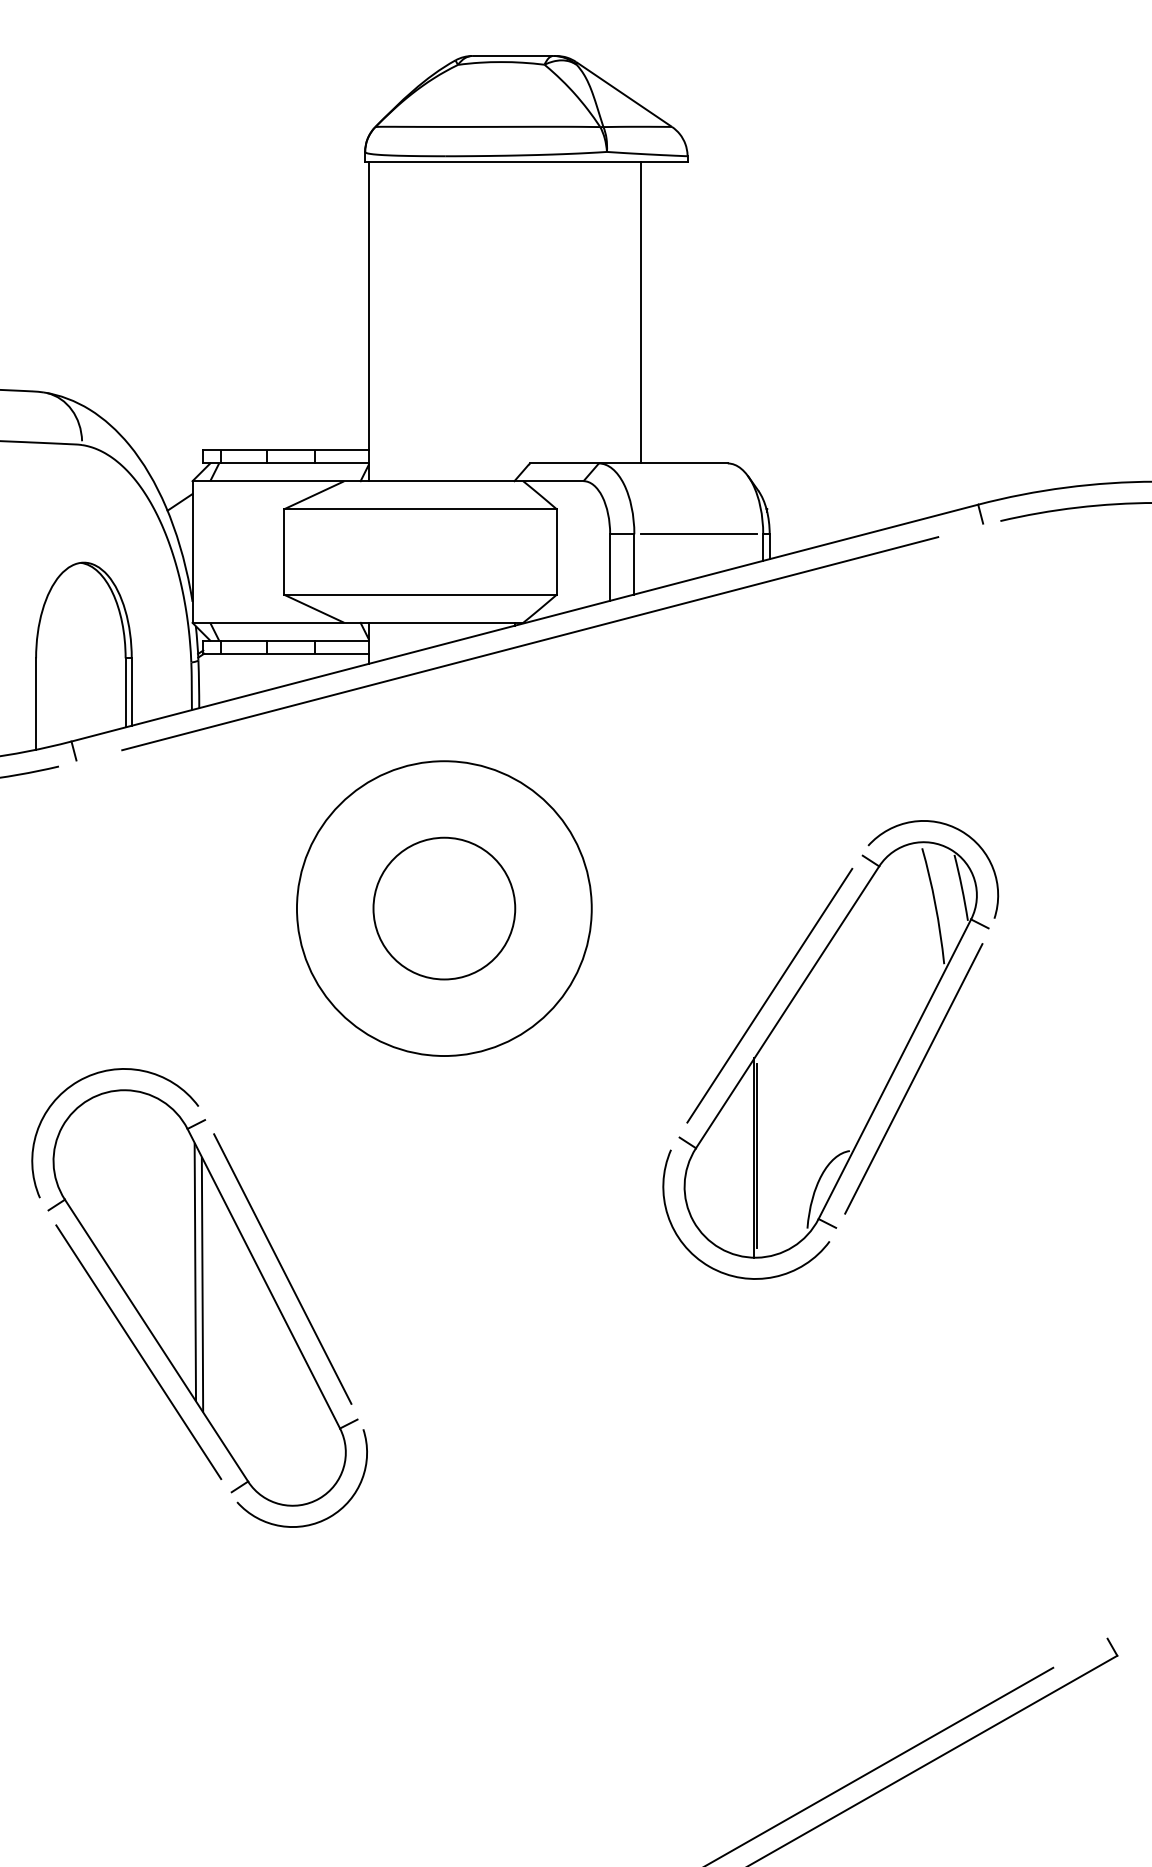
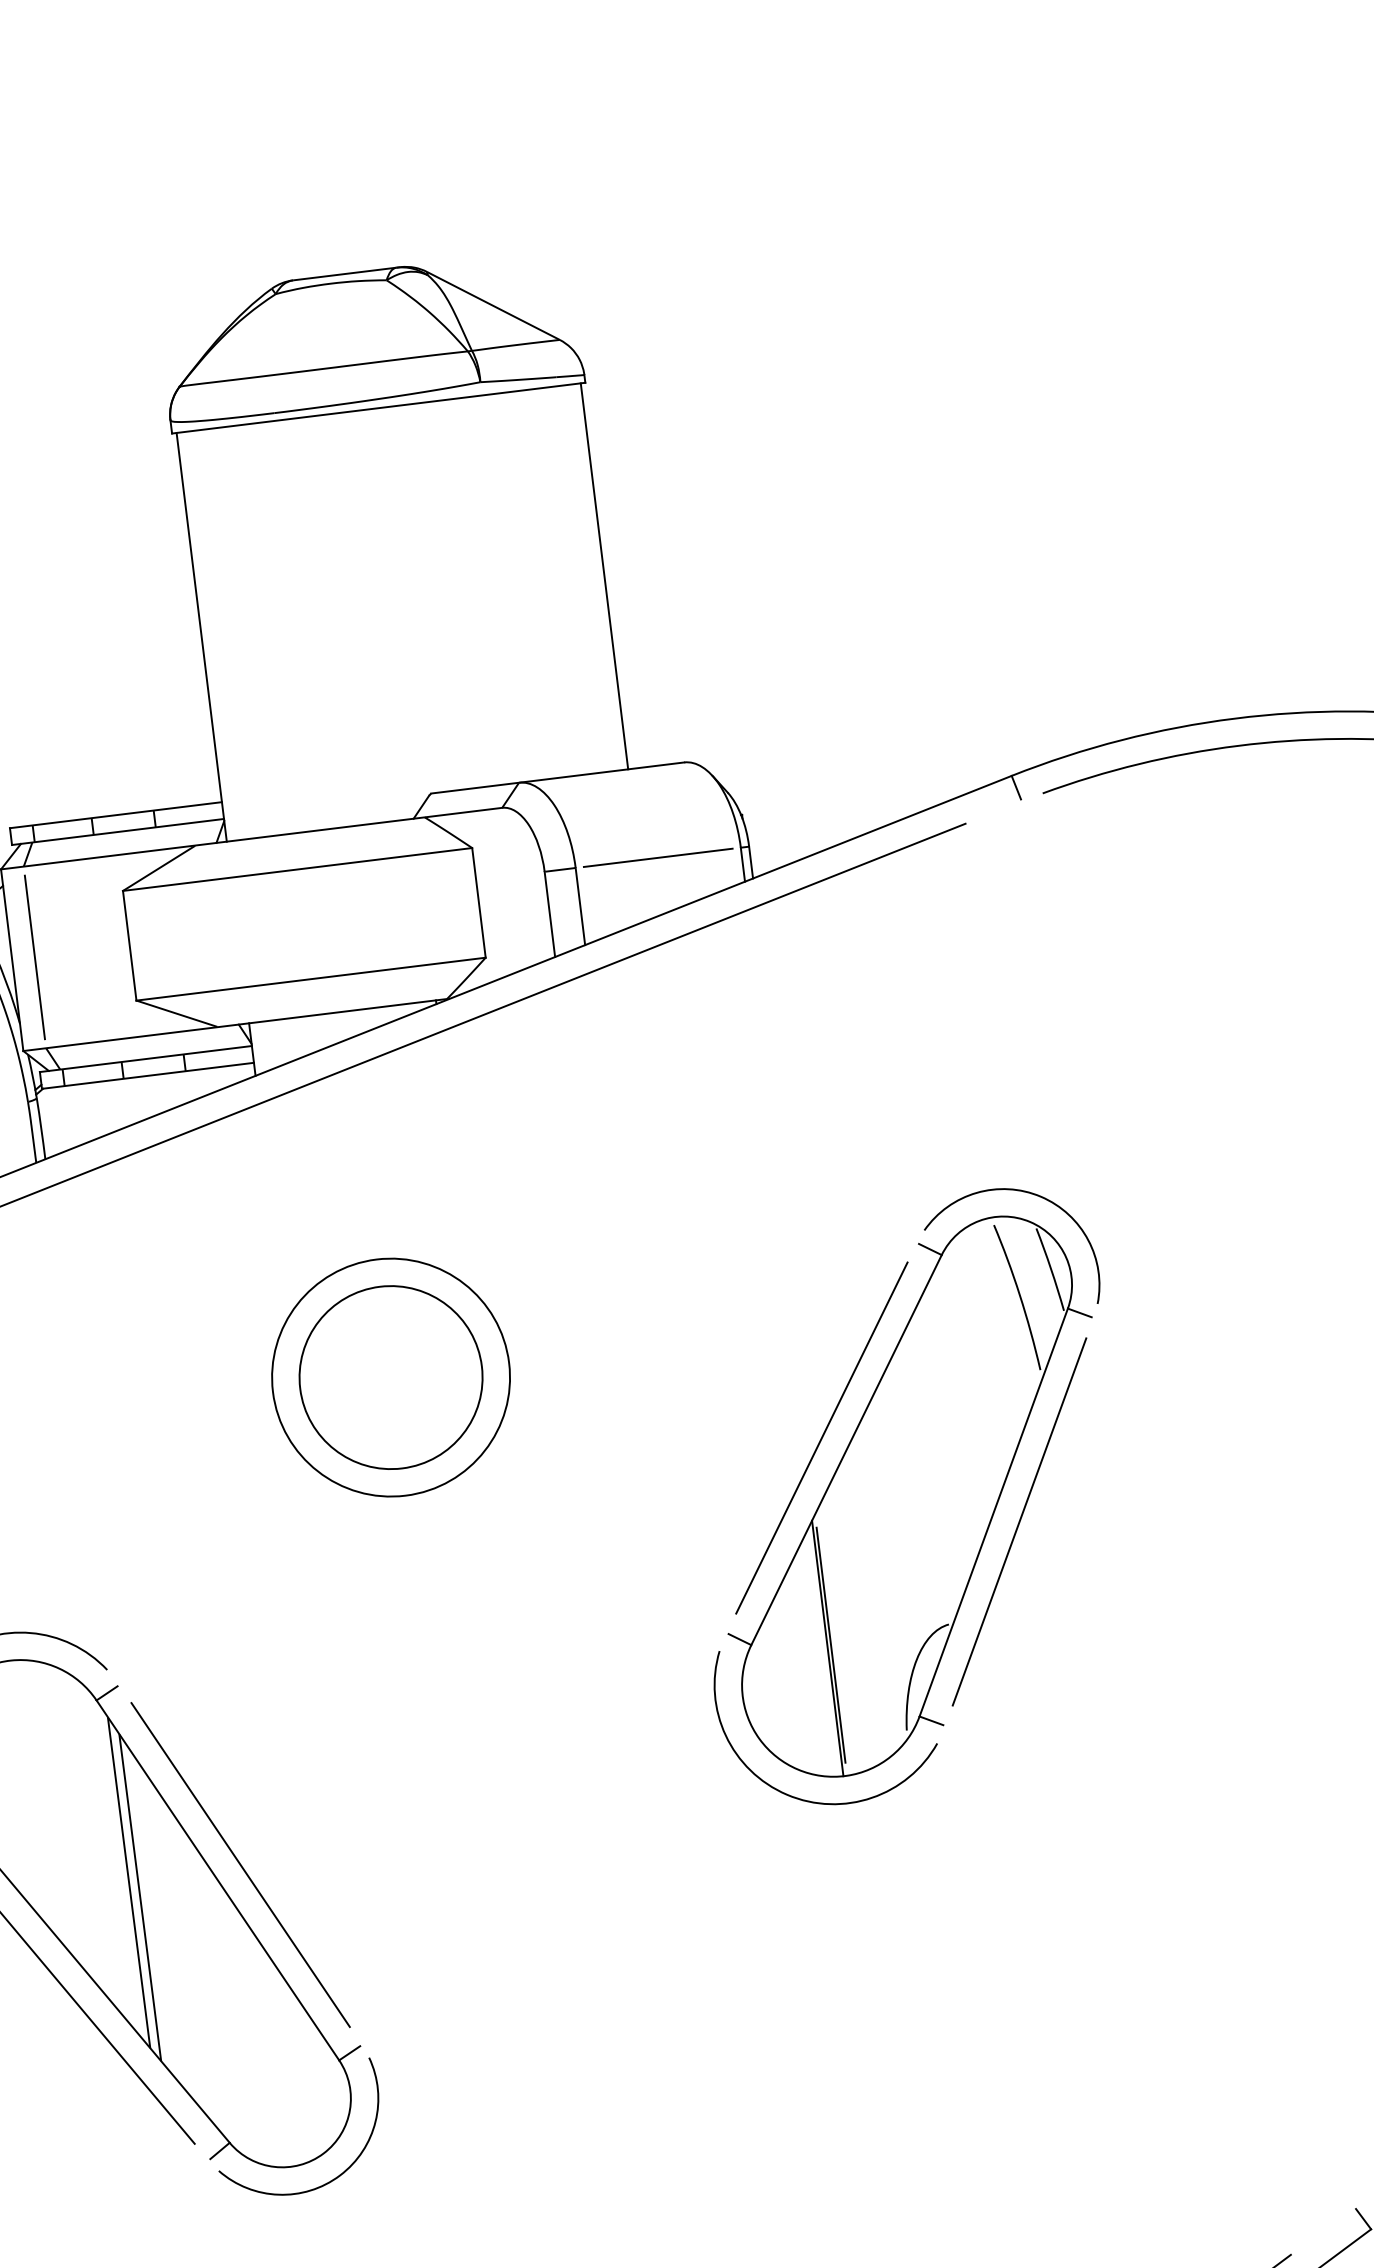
line: (641, 312) -> (605, 575), moved
line: (210, 551) -> (35, 956), added
circle: (444, 908) -> (391, 1377), size x0.62

